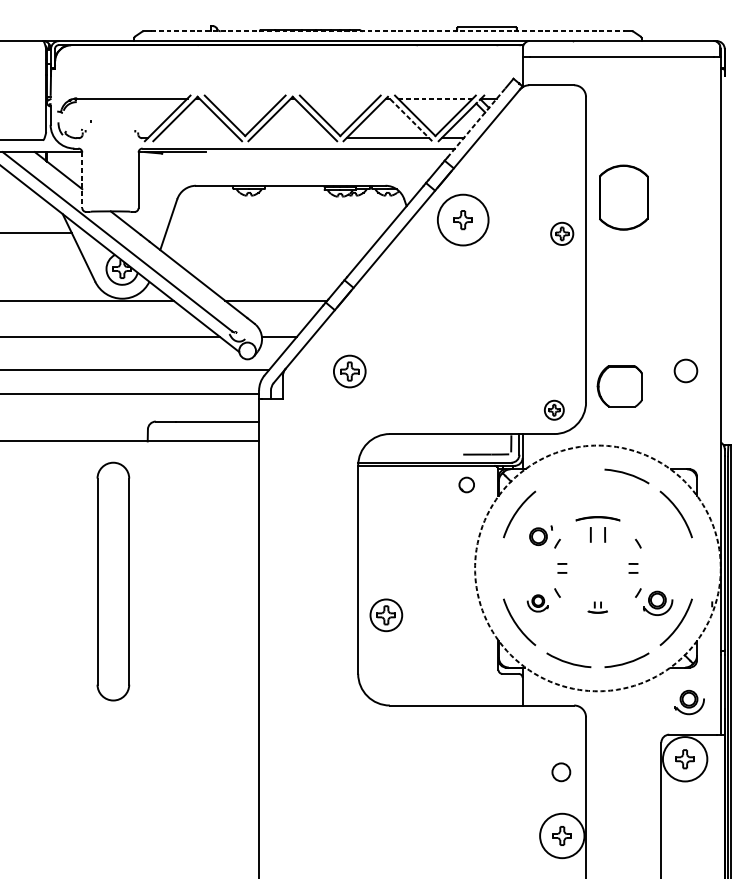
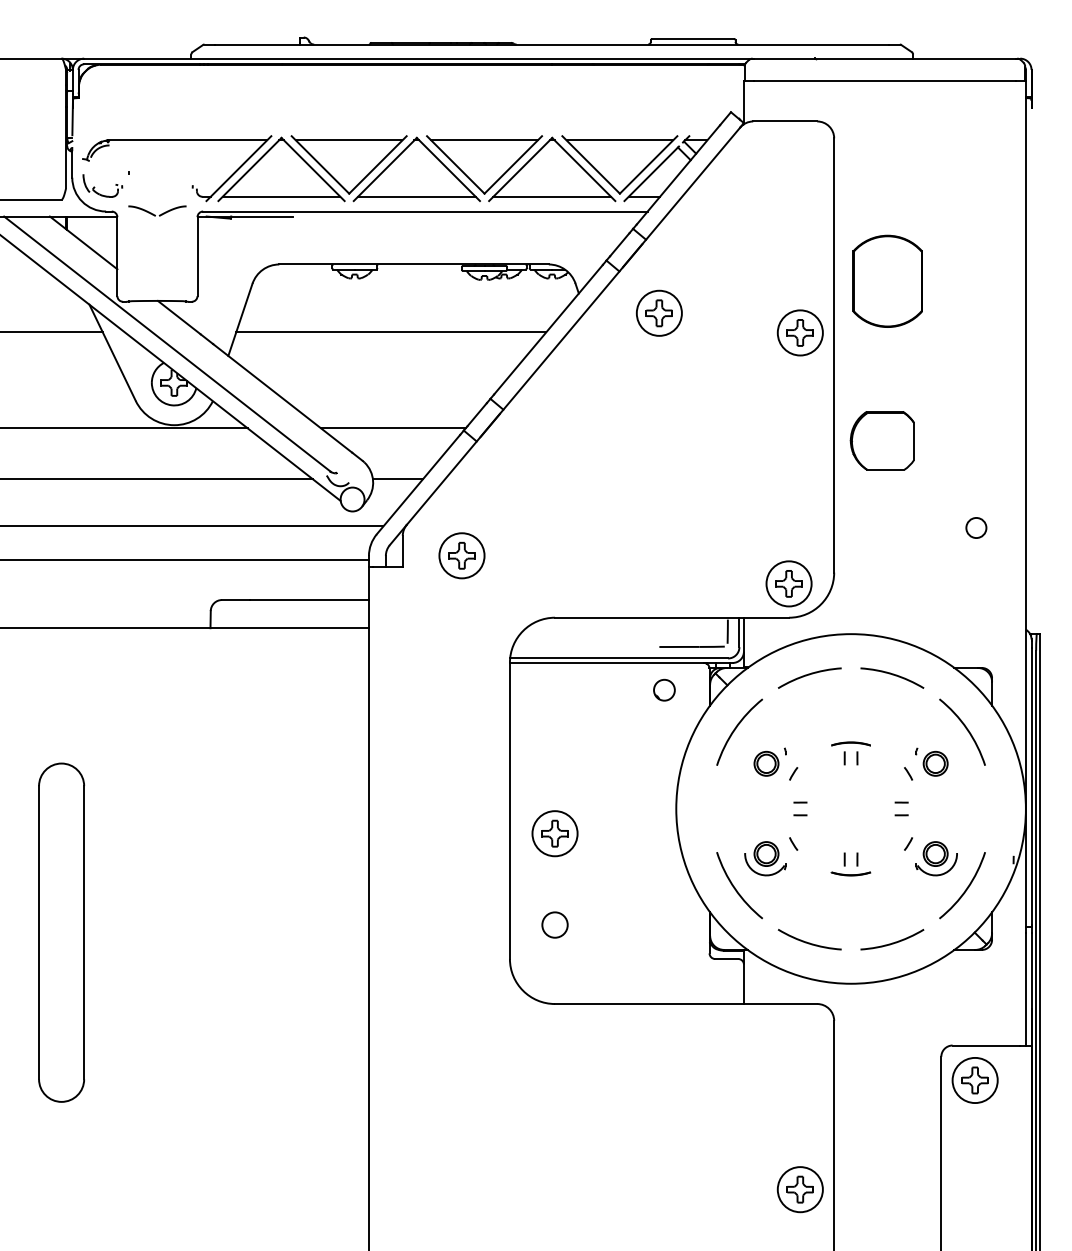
line: (388, 31) -> (552, 44), dashed -> solid
line: (244, 98) -> (348, 140), added
line: (340, 98) -> (484, 140), added
line: (435, 98) -> (619, 140), dashed -> solid
line: (409, 119) -> (583, 169), dashed -> solid
line: (476, 122) -> (678, 174), dashed -> solid
line: (197, 137) -> (281, 196), added
line: (292, 137) -> (416, 196), added
part: (110, 147) -> (157, 210), added
line: (82, 180) -> (117, 257), dashed -> solid
circle: (462, 219) -> (658, 312), size x0.62
line: (274, 233) -> (391, 332), added
part: (561, 233) -> (799, 332), size x1.43
circle: (686, 370) -> (976, 527), size x0.62
part: (349, 371) -> (461, 555), moved
part: (619, 386) -> (881, 440), moved
part: (553, 409) -> (788, 583), size x1.67
arc: (568, 474) -> (809, 675), added
part: (597, 529) -> (850, 753), size x0.62
part: (654, 535) -> (931, 761), added
circle: (597, 568) -> (850, 808), dashed -> solid
part: (113, 581) -> (61, 932), moved
part: (537, 603) -> (765, 858), size x1.43
part: (597, 607) -> (850, 864), size x1.43
part: (385, 615) -> (554, 833), moved
part: (689, 702) -> (981, 999), removed
circle: (684, 759) -> (974, 1080), size x0.71
circle: (560, 771) -> (554, 924), moved
circle: (561, 835) -> (799, 1189), size x0.71

